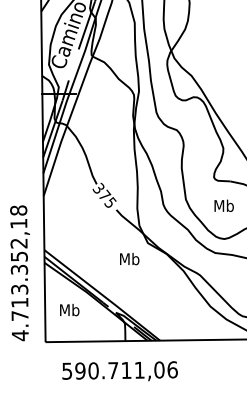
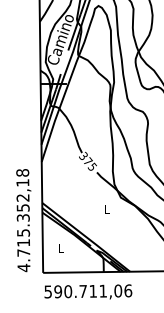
text: (129, 258) -> (106, 209), Mb -> L
text: (19, 289) -> (23, 232), 4.713.352,18 -> 4.715.352,18
text: (69, 309) -> (61, 248), Mb -> L
text: (119, 371) -> (87, 292), moved

